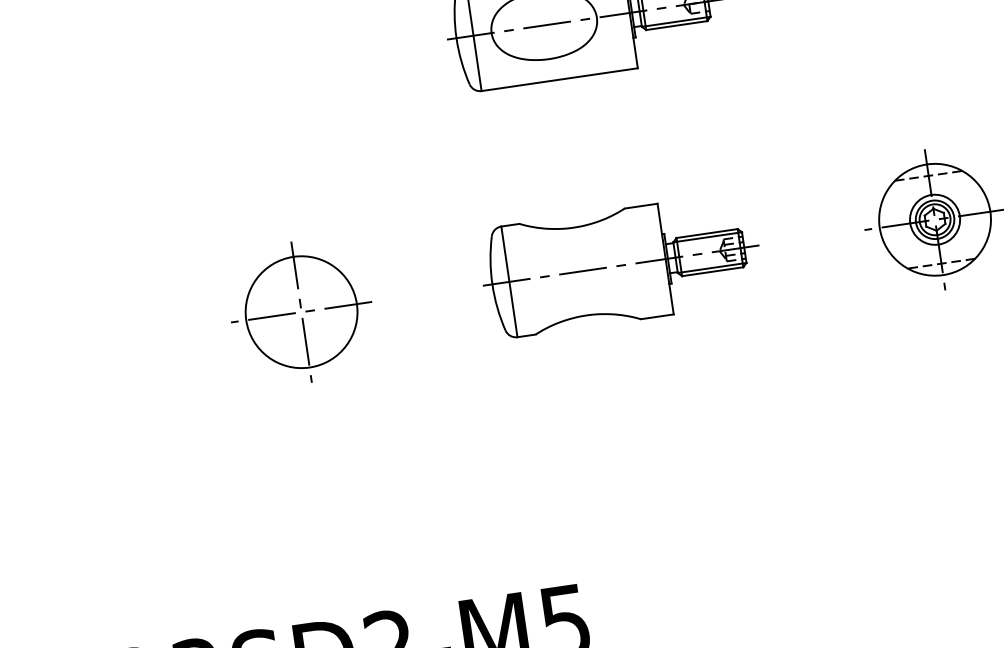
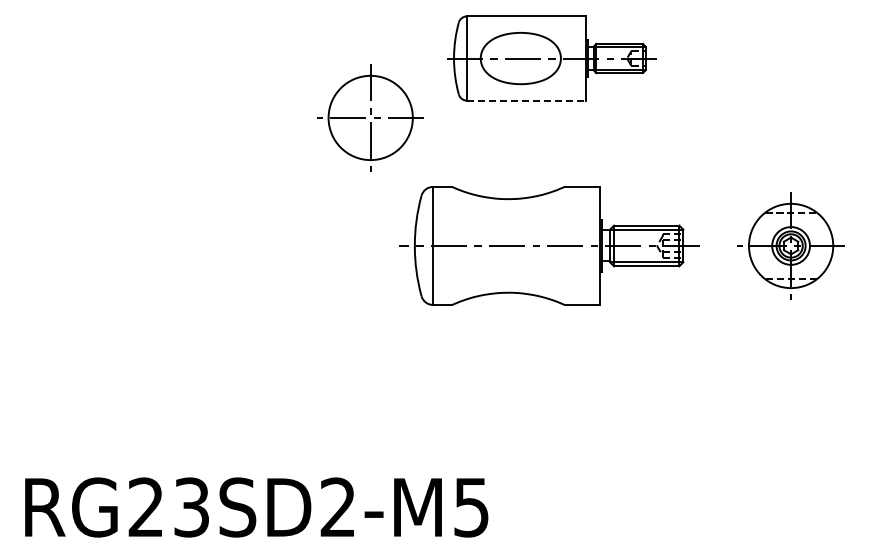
line: (559, 79) -> (526, 100), solid -> dashed
part: (620, 265) -> (551, 245), size x1.4
part: (301, 311) -> (370, 117), moved

